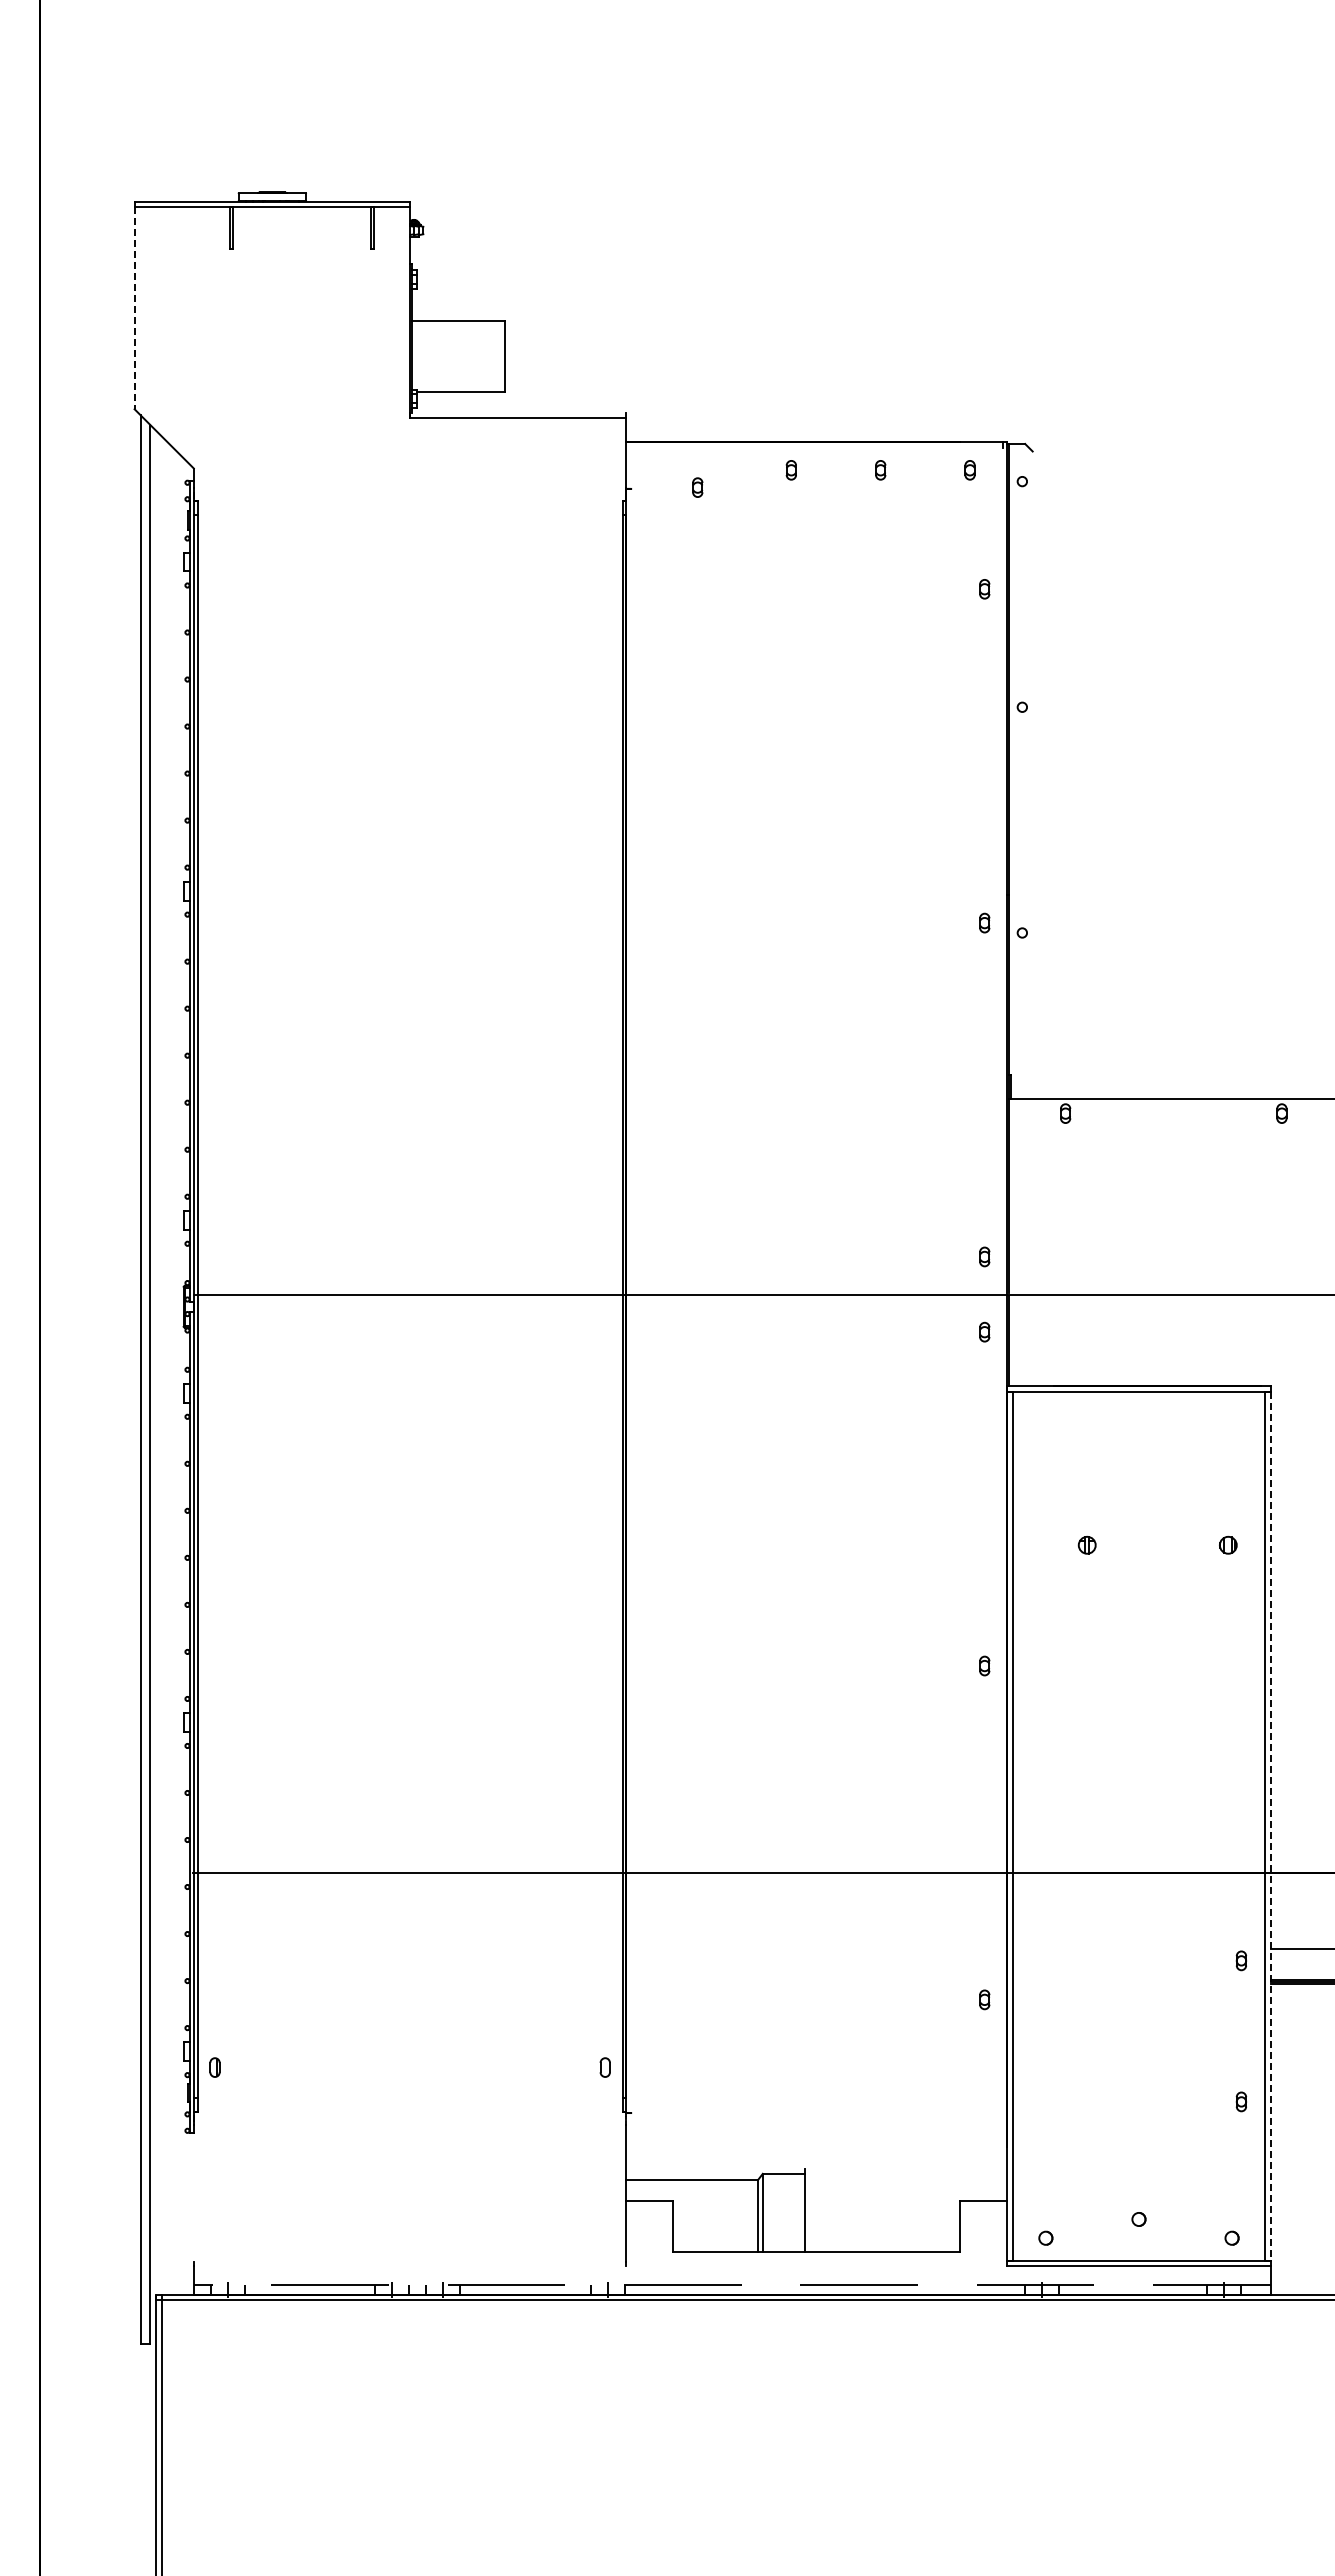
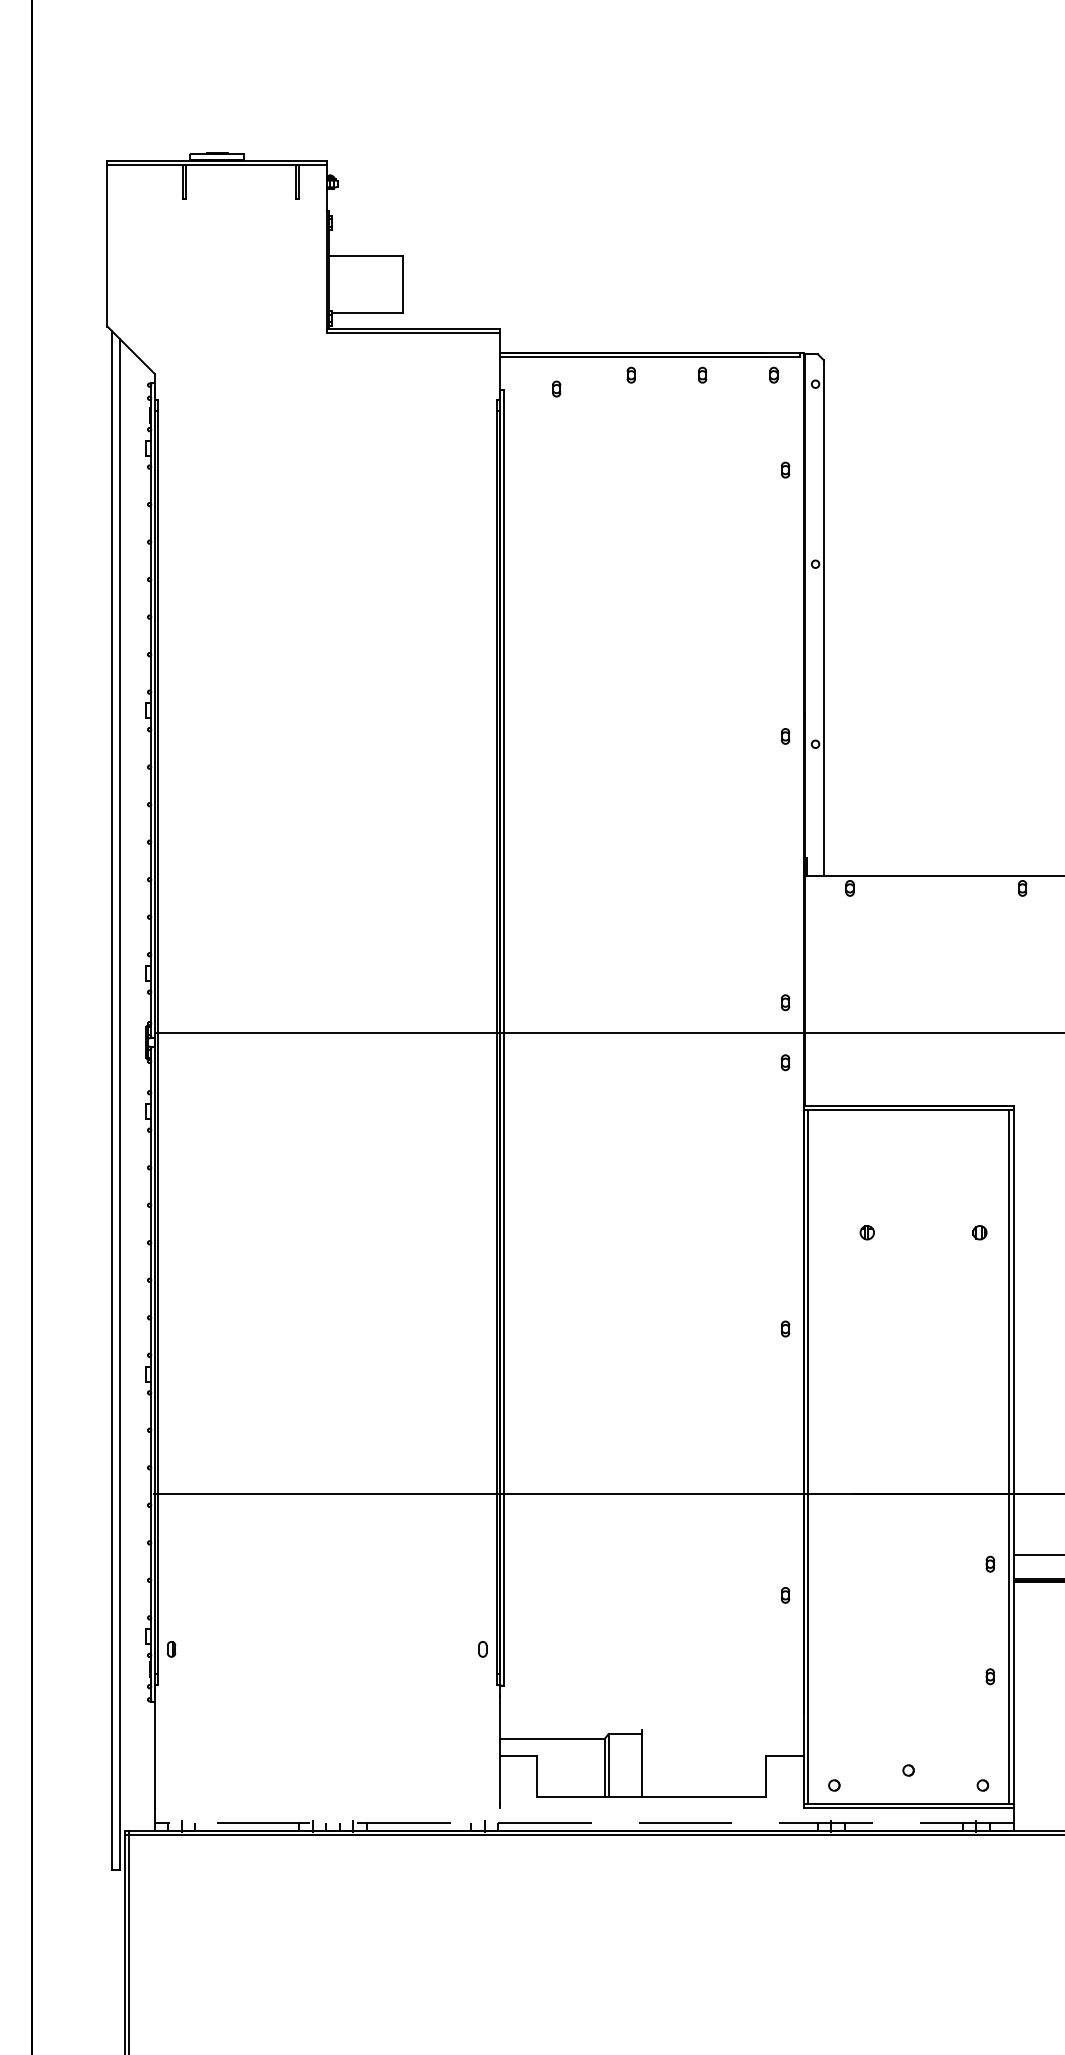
line: (134, 308) -> (107, 246), dashed -> solid
line: (518, 412) -> (413, 329), added
line: (814, 447) -> (649, 357), added
line: (1032, 774) -> (823, 617), added
line: (631, 1300) -> (503, 1037), added
line: (1270, 1826) -> (1013, 1457), dashed -> solid
line: (193, 2196) -> (154, 1752), added

